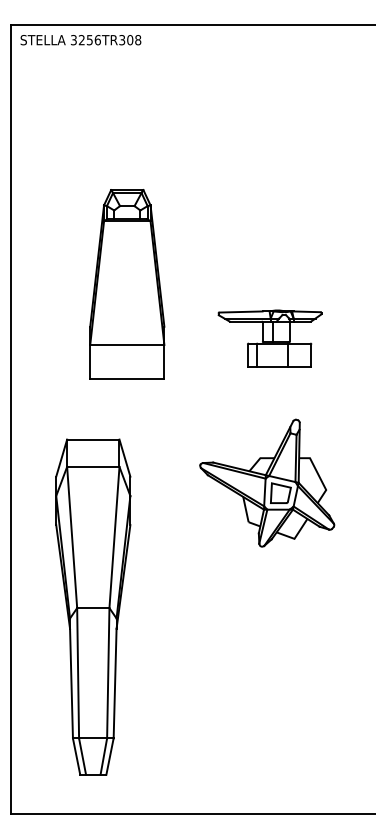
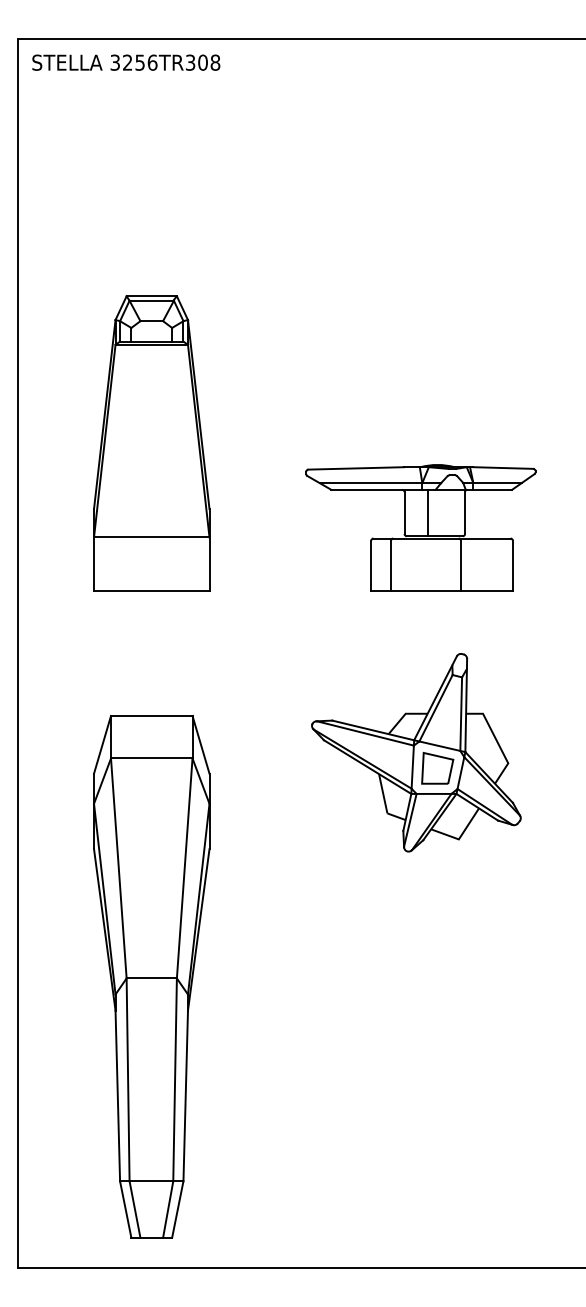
part: (127, 284) -> (152, 443), moved
part: (269, 338) -> (419, 527), size x1.43
part: (93, 606) -> (152, 975), moved

